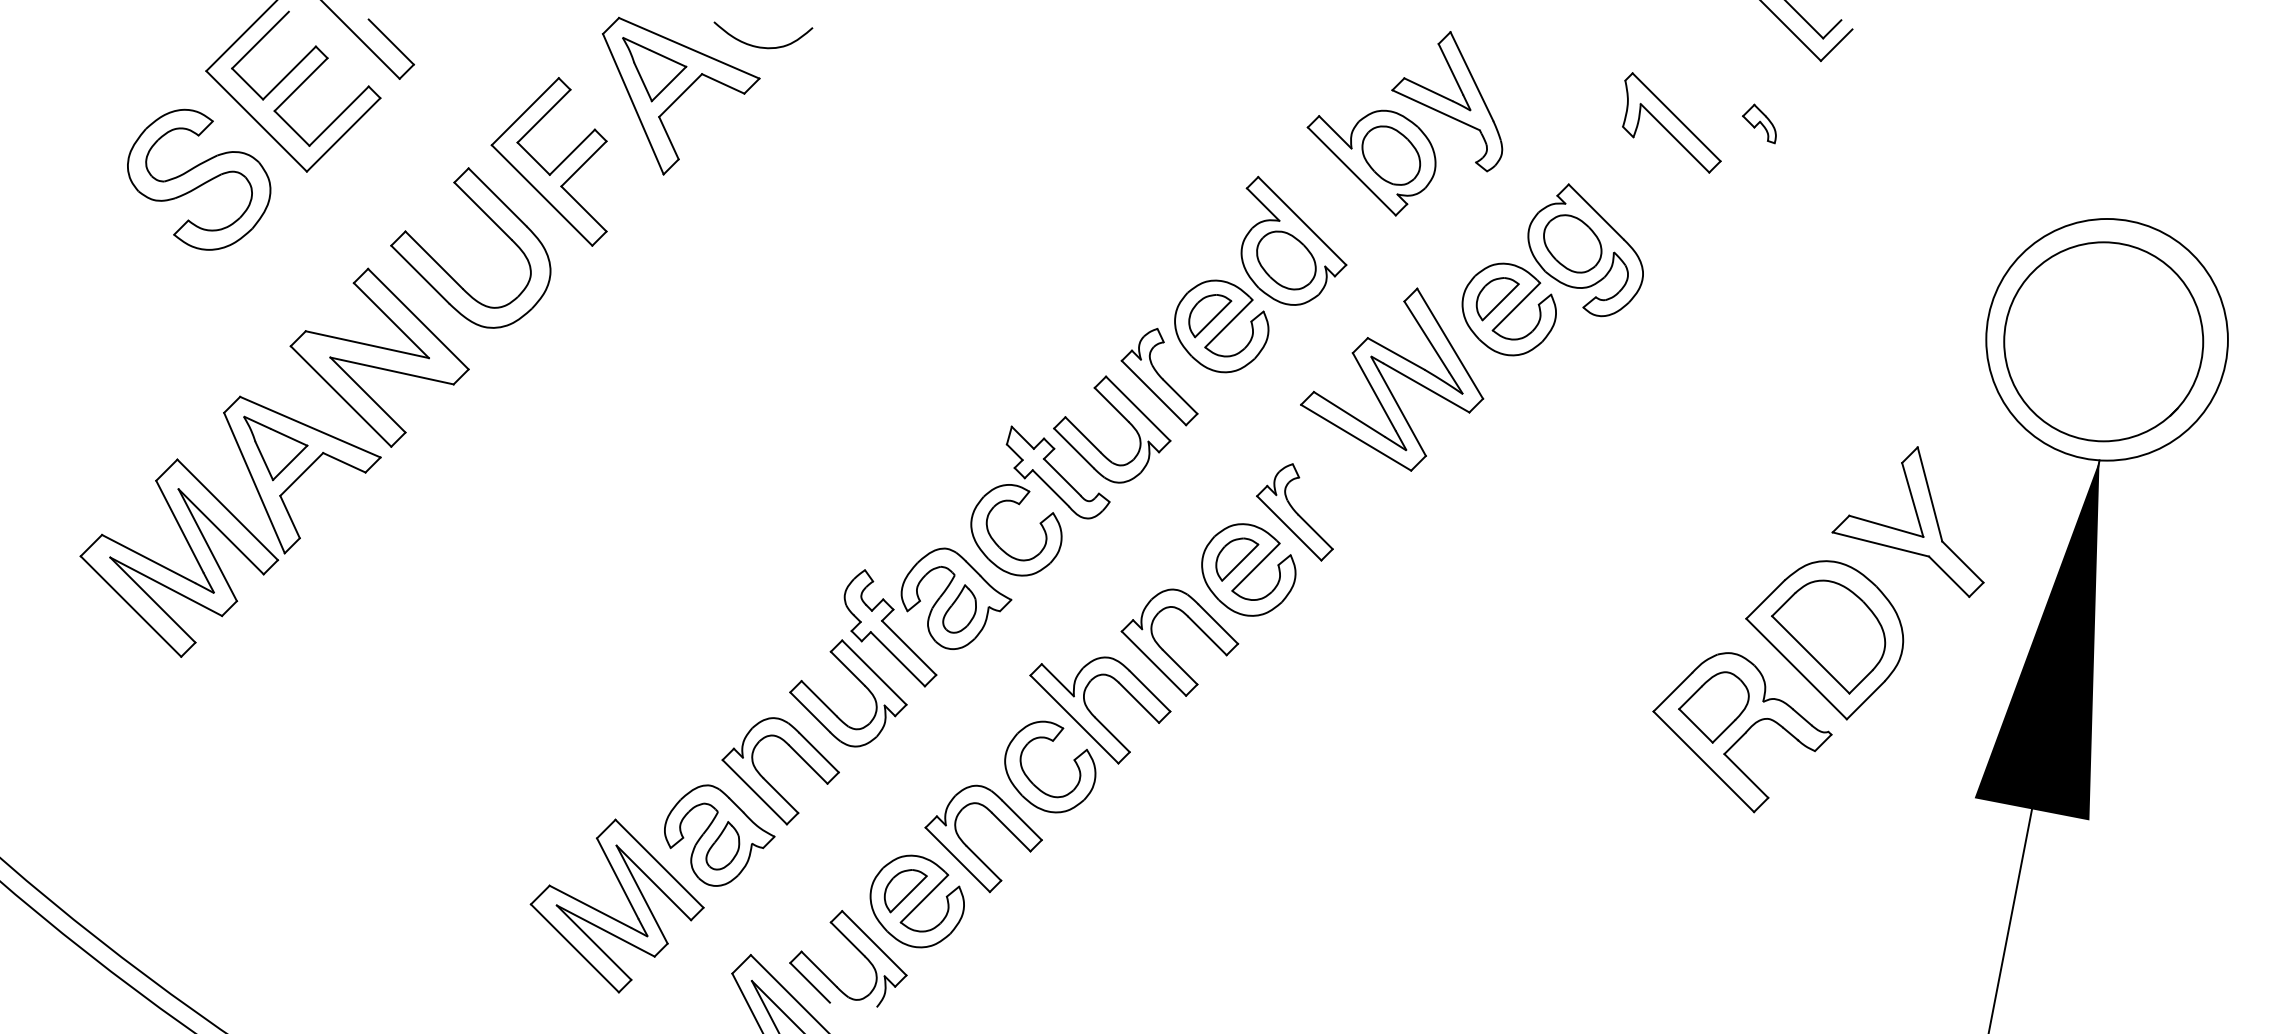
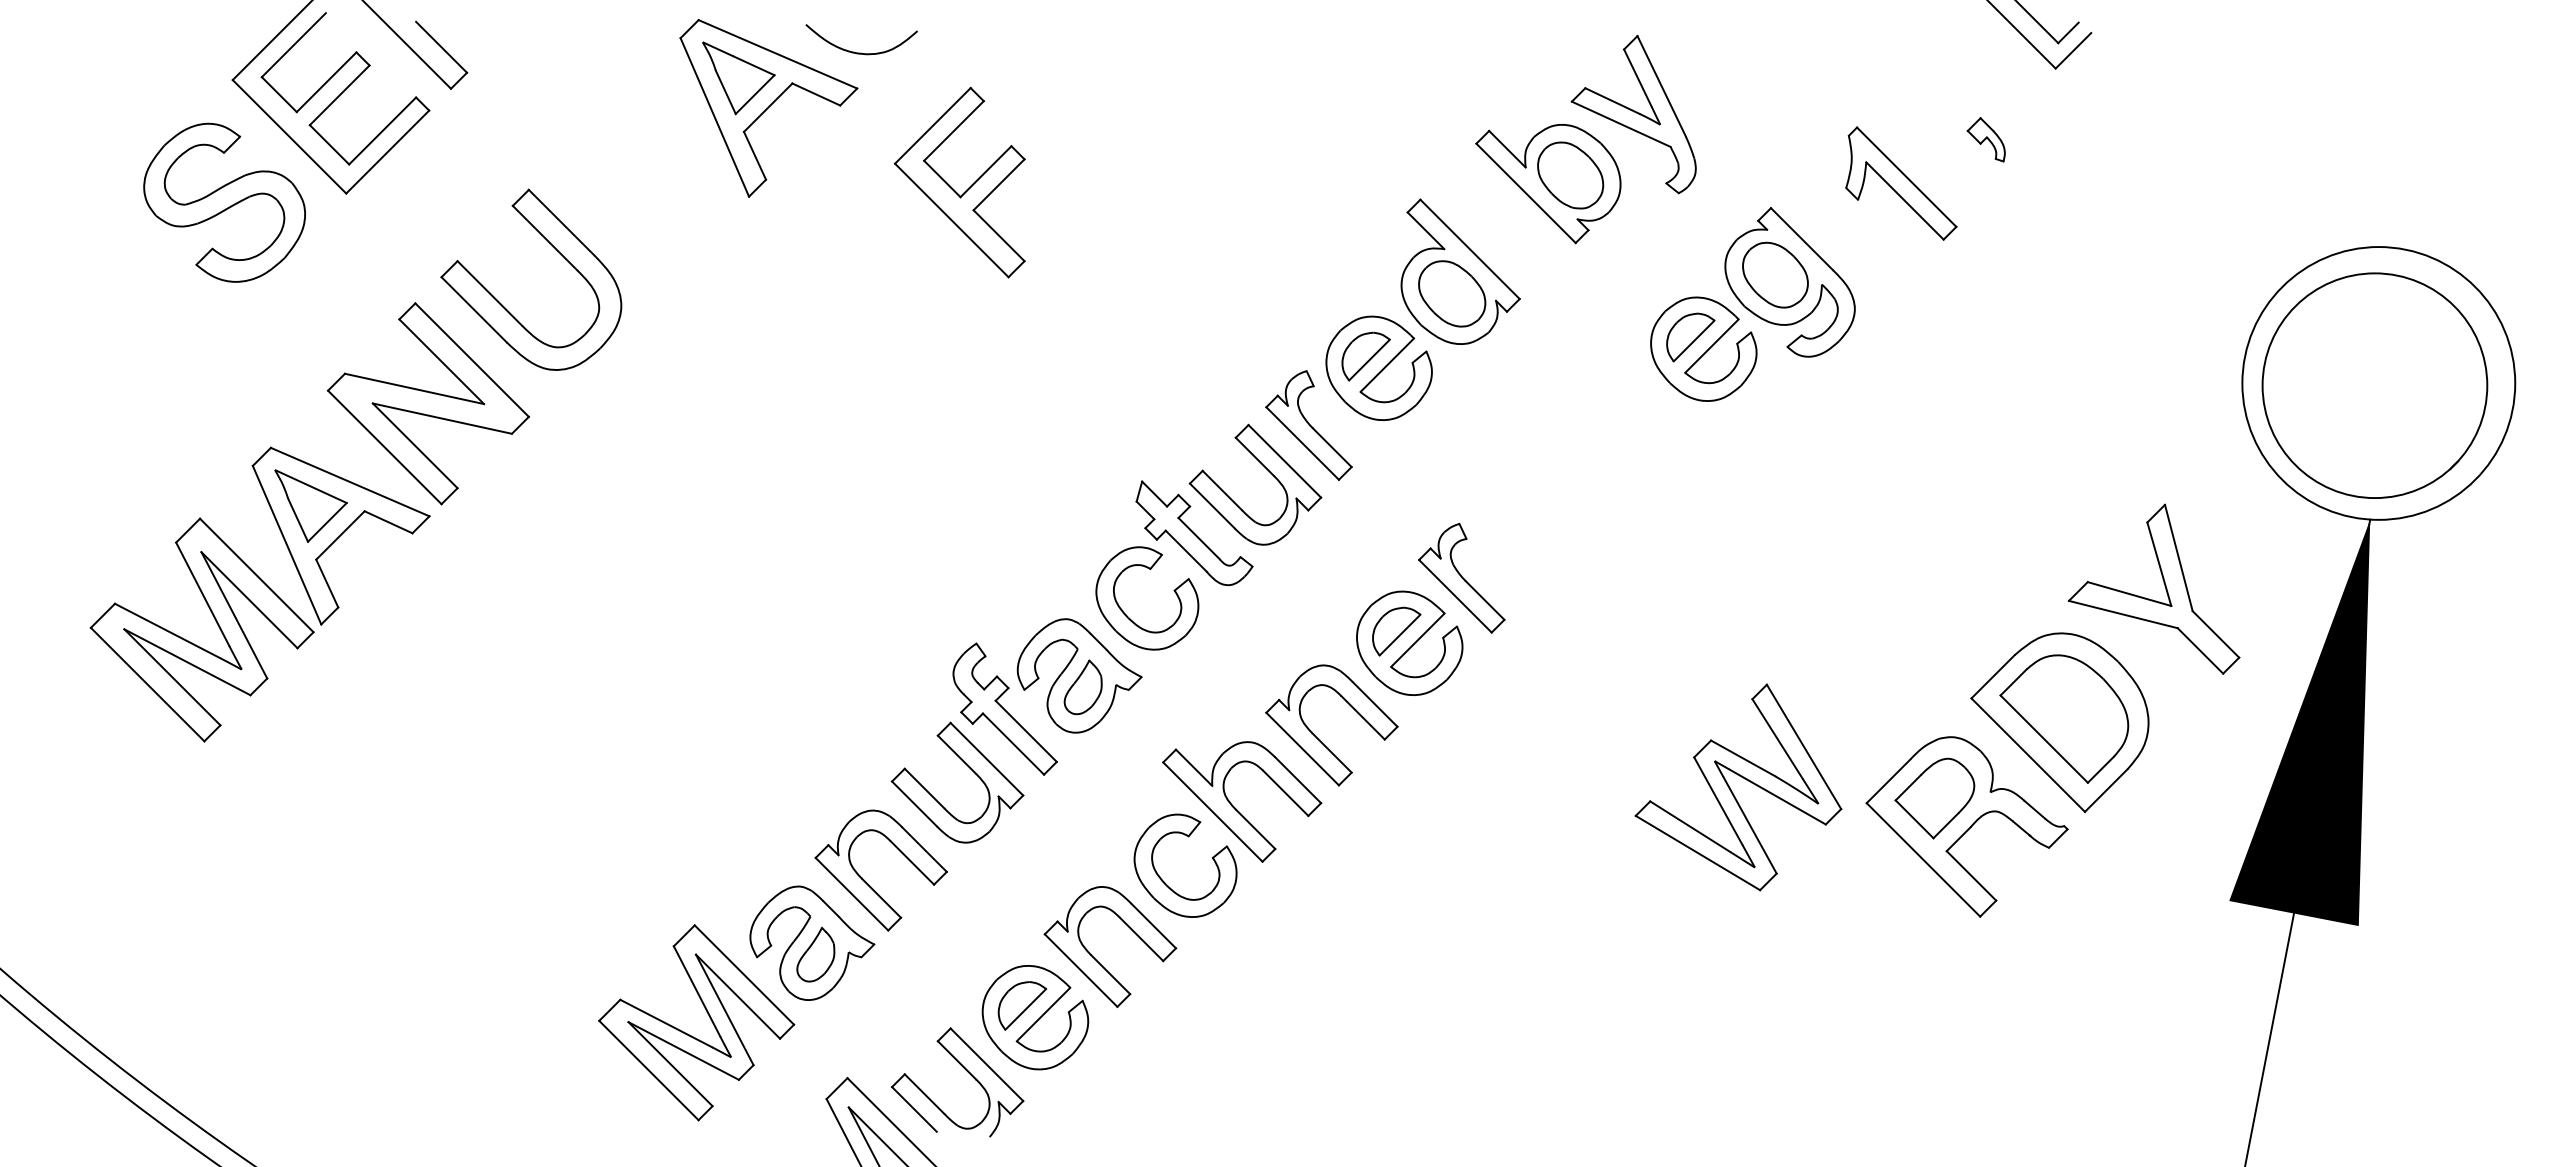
part: (1671, 122) -> (1901, 183), moved
part: (543, 167) -> (953, 188), moved
part: (1386, 383) -> (1732, 791), moved

